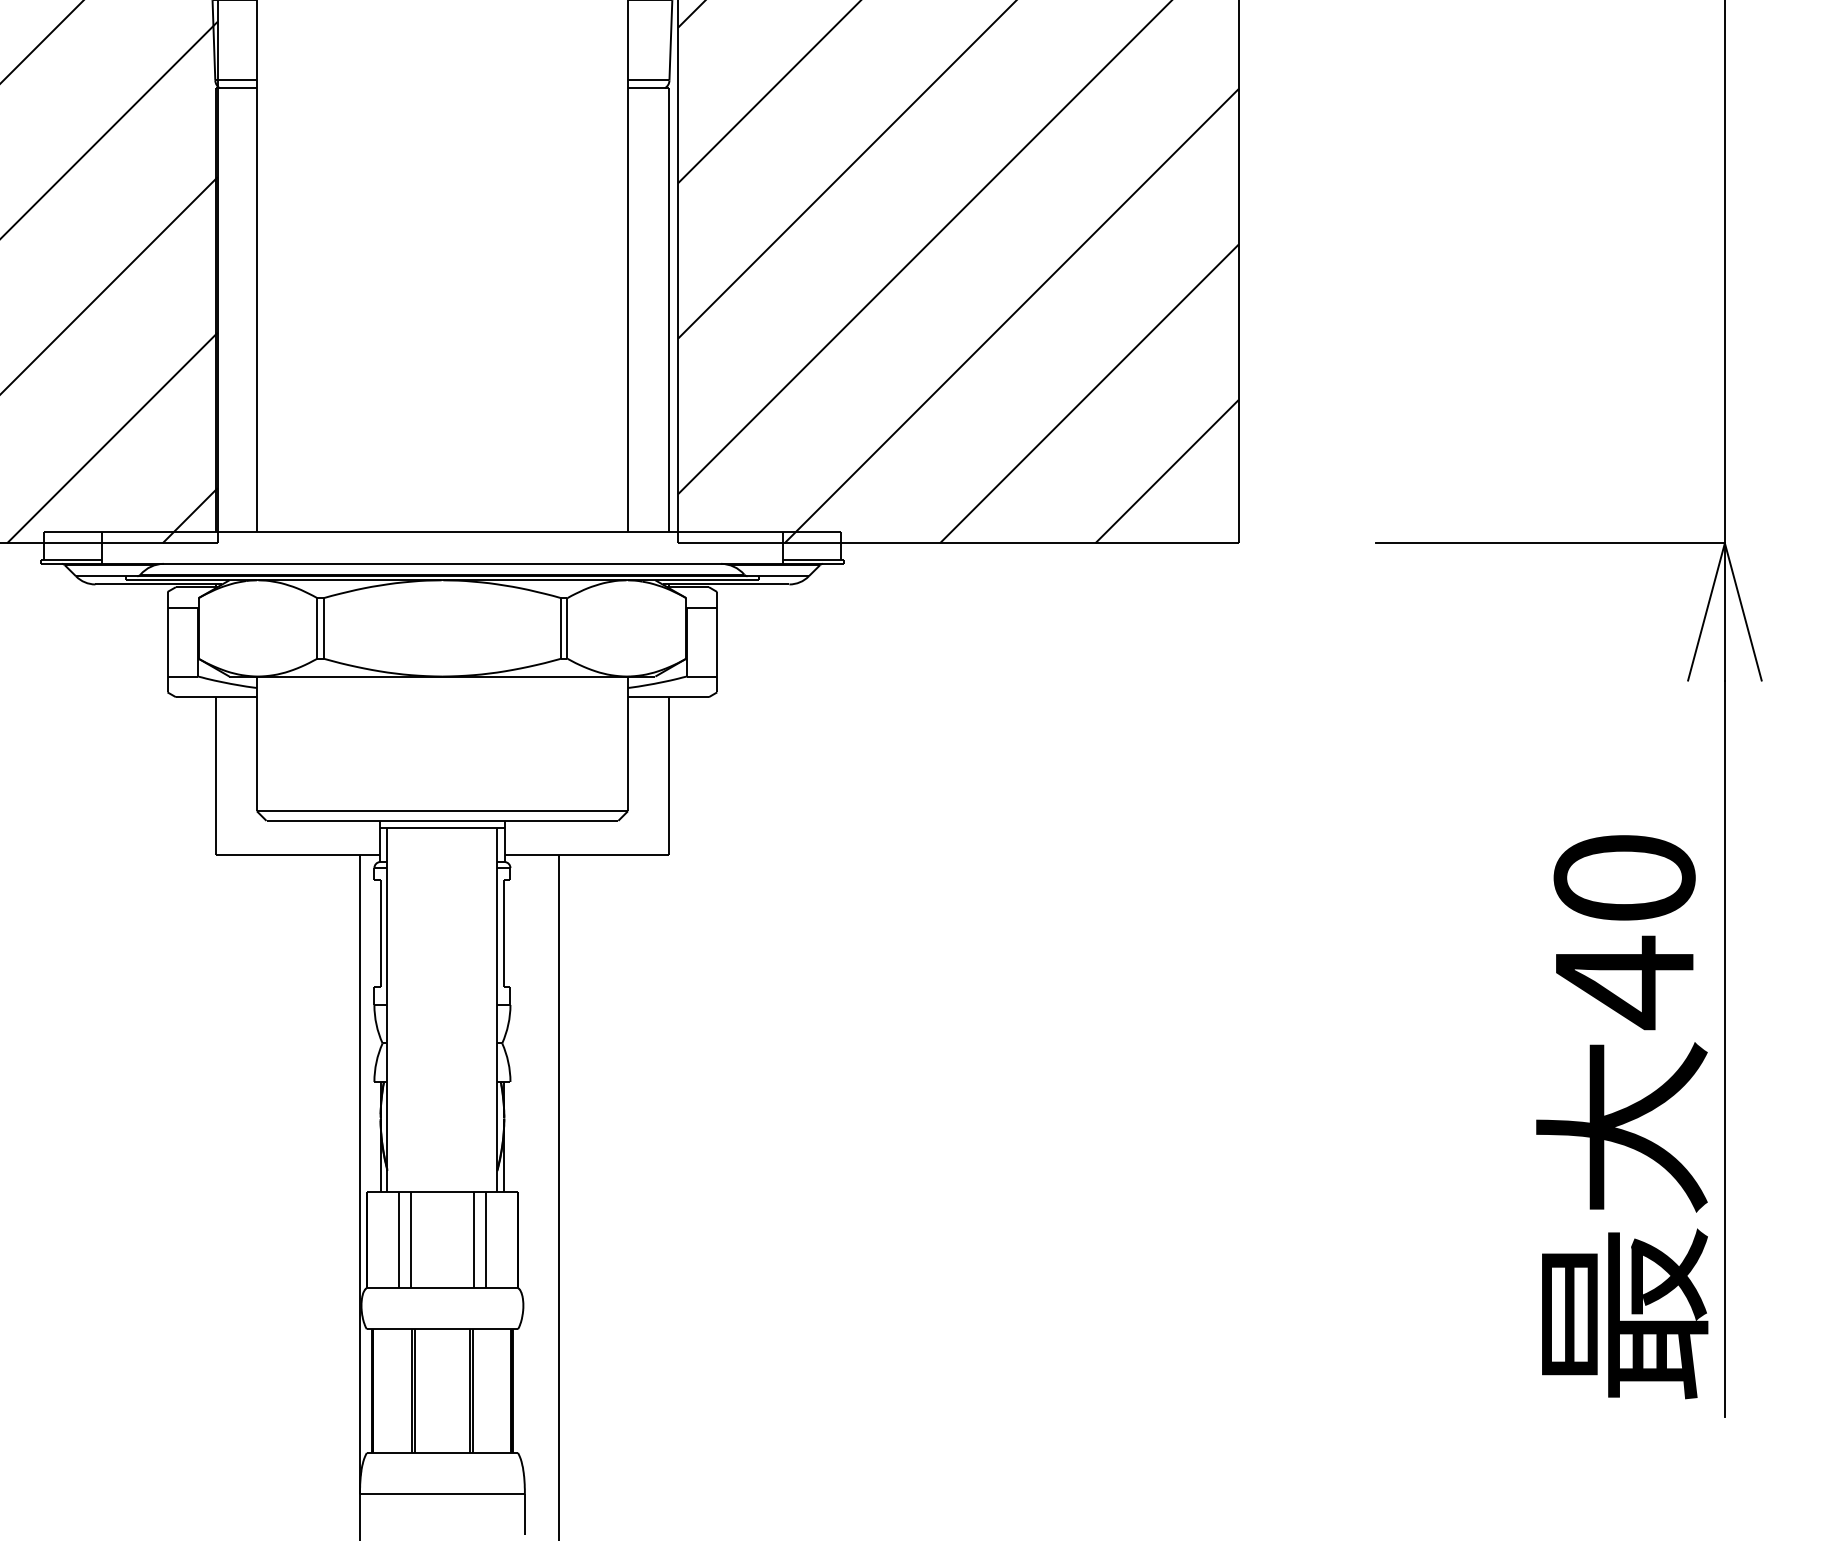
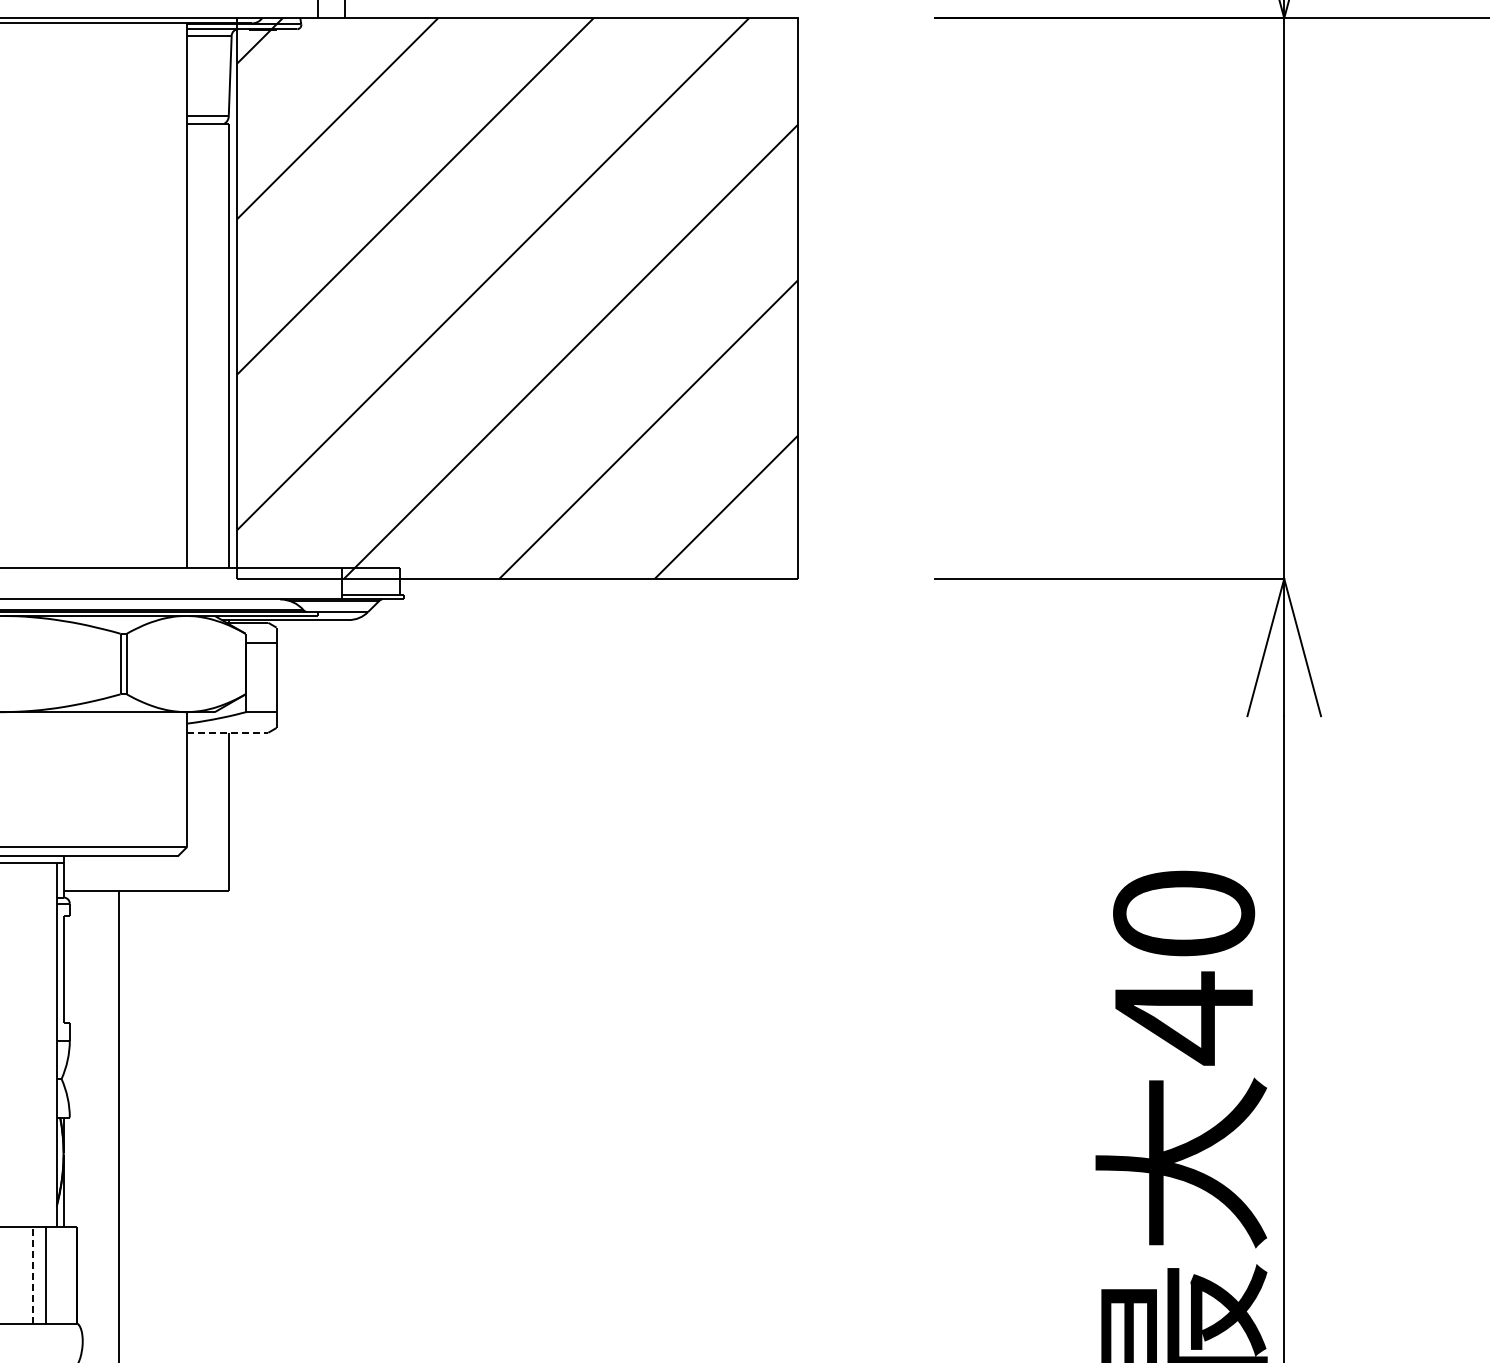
line: (668, 697) -> (227, 733), solid -> dashed
line: (473, 1239) -> (32, 1275), solid -> dashed

